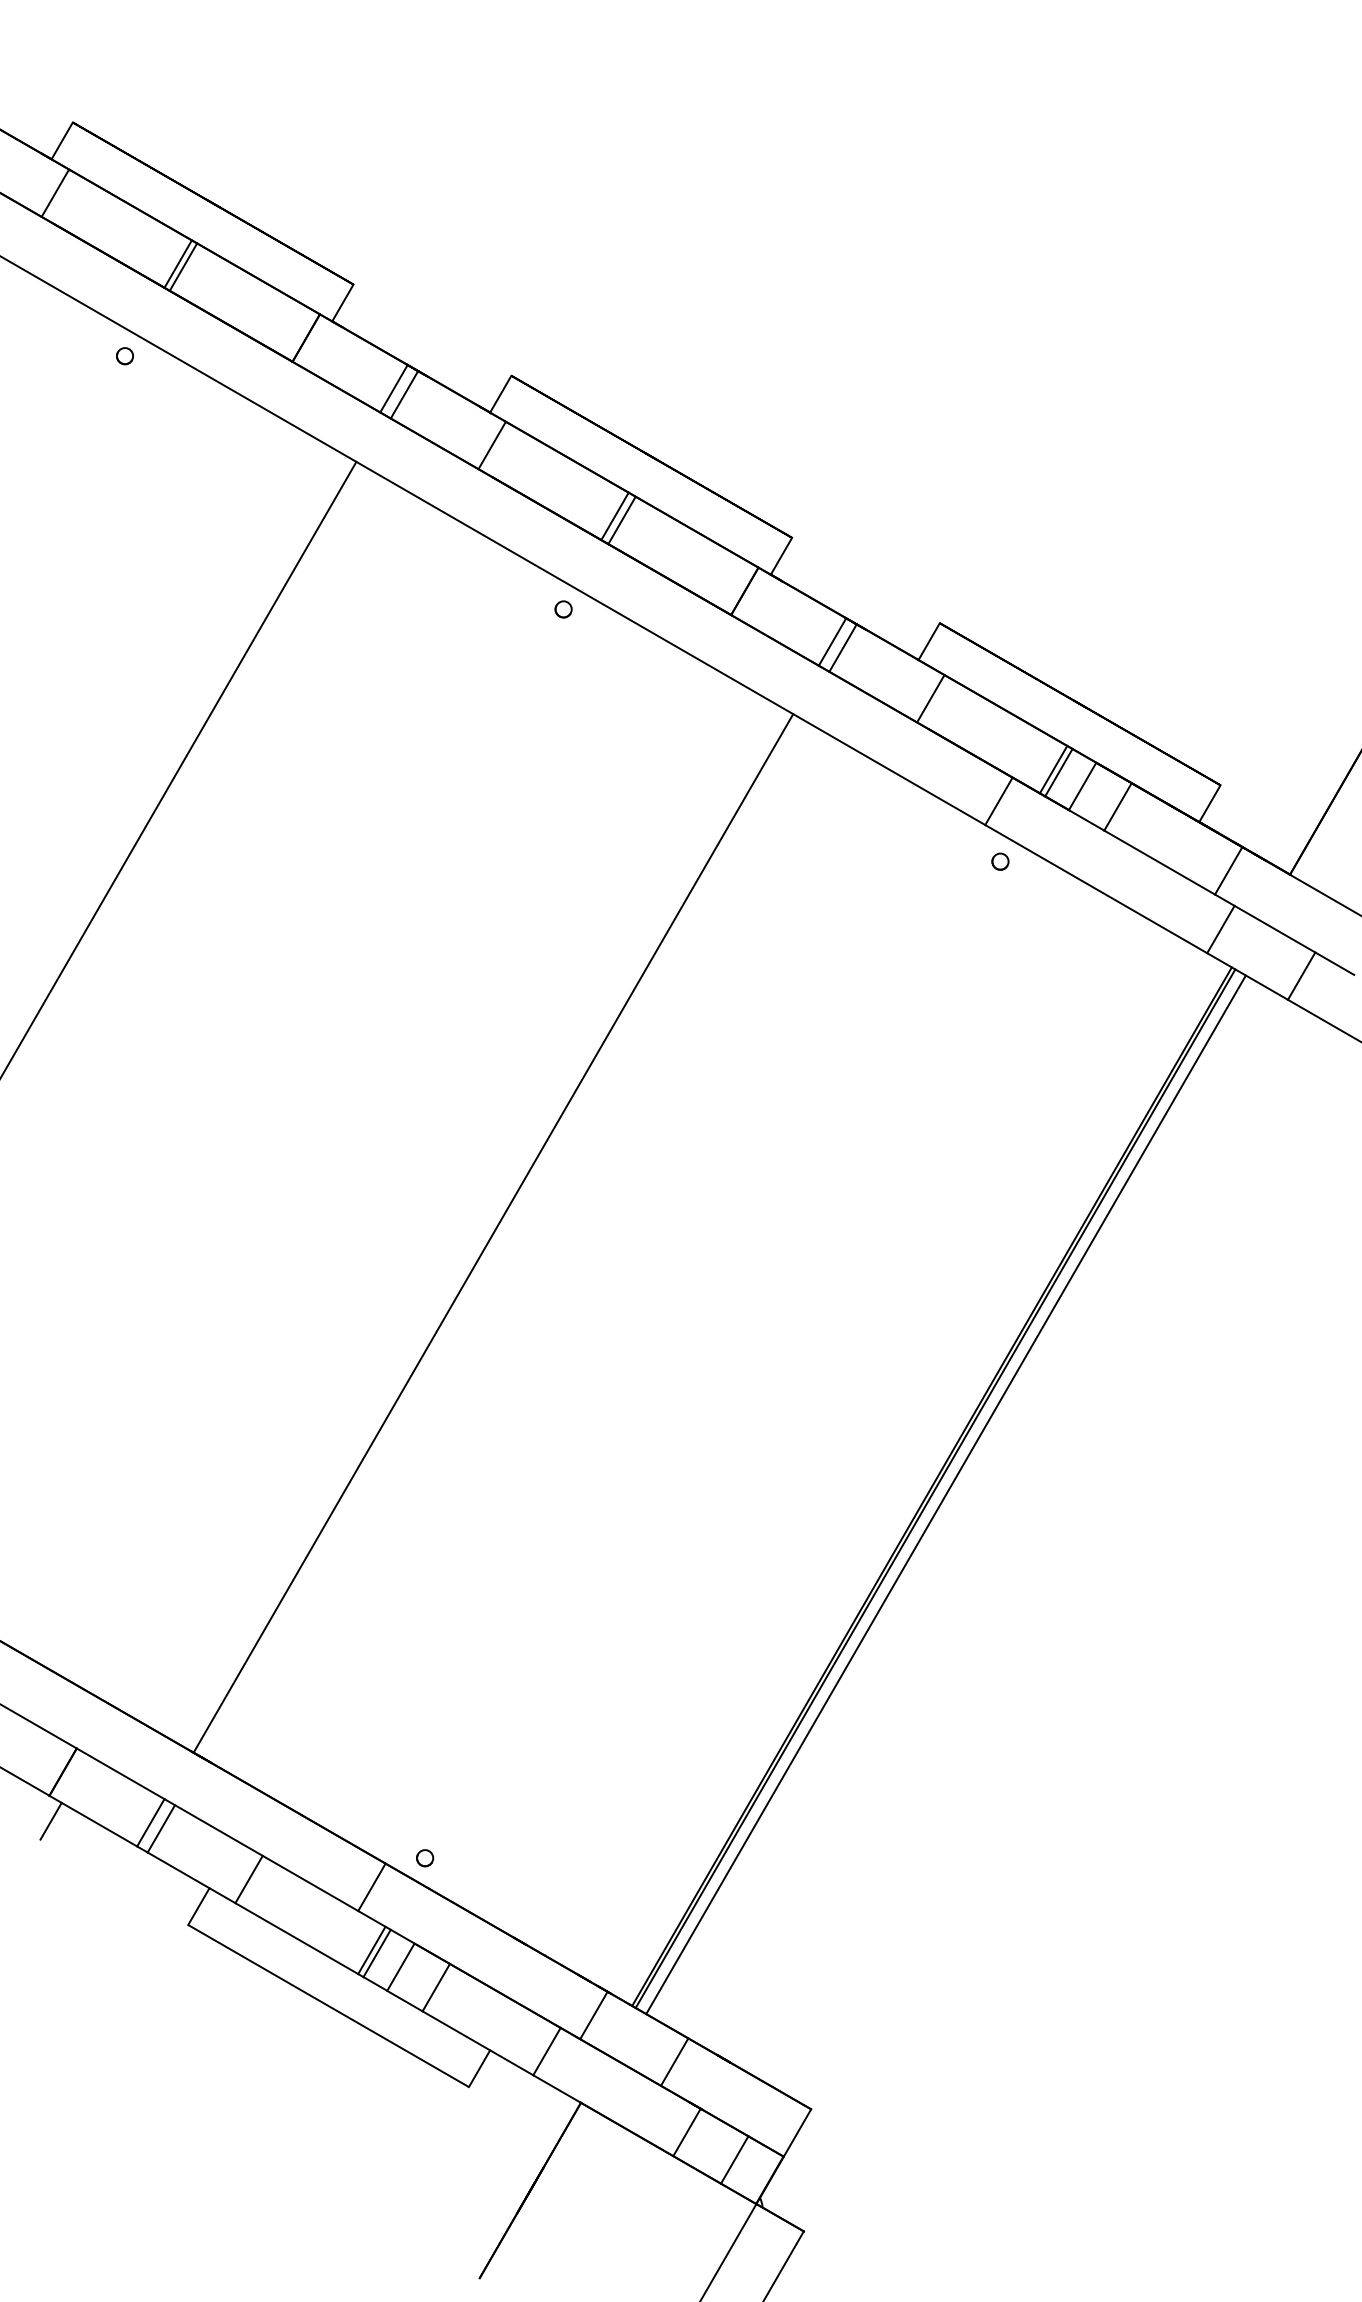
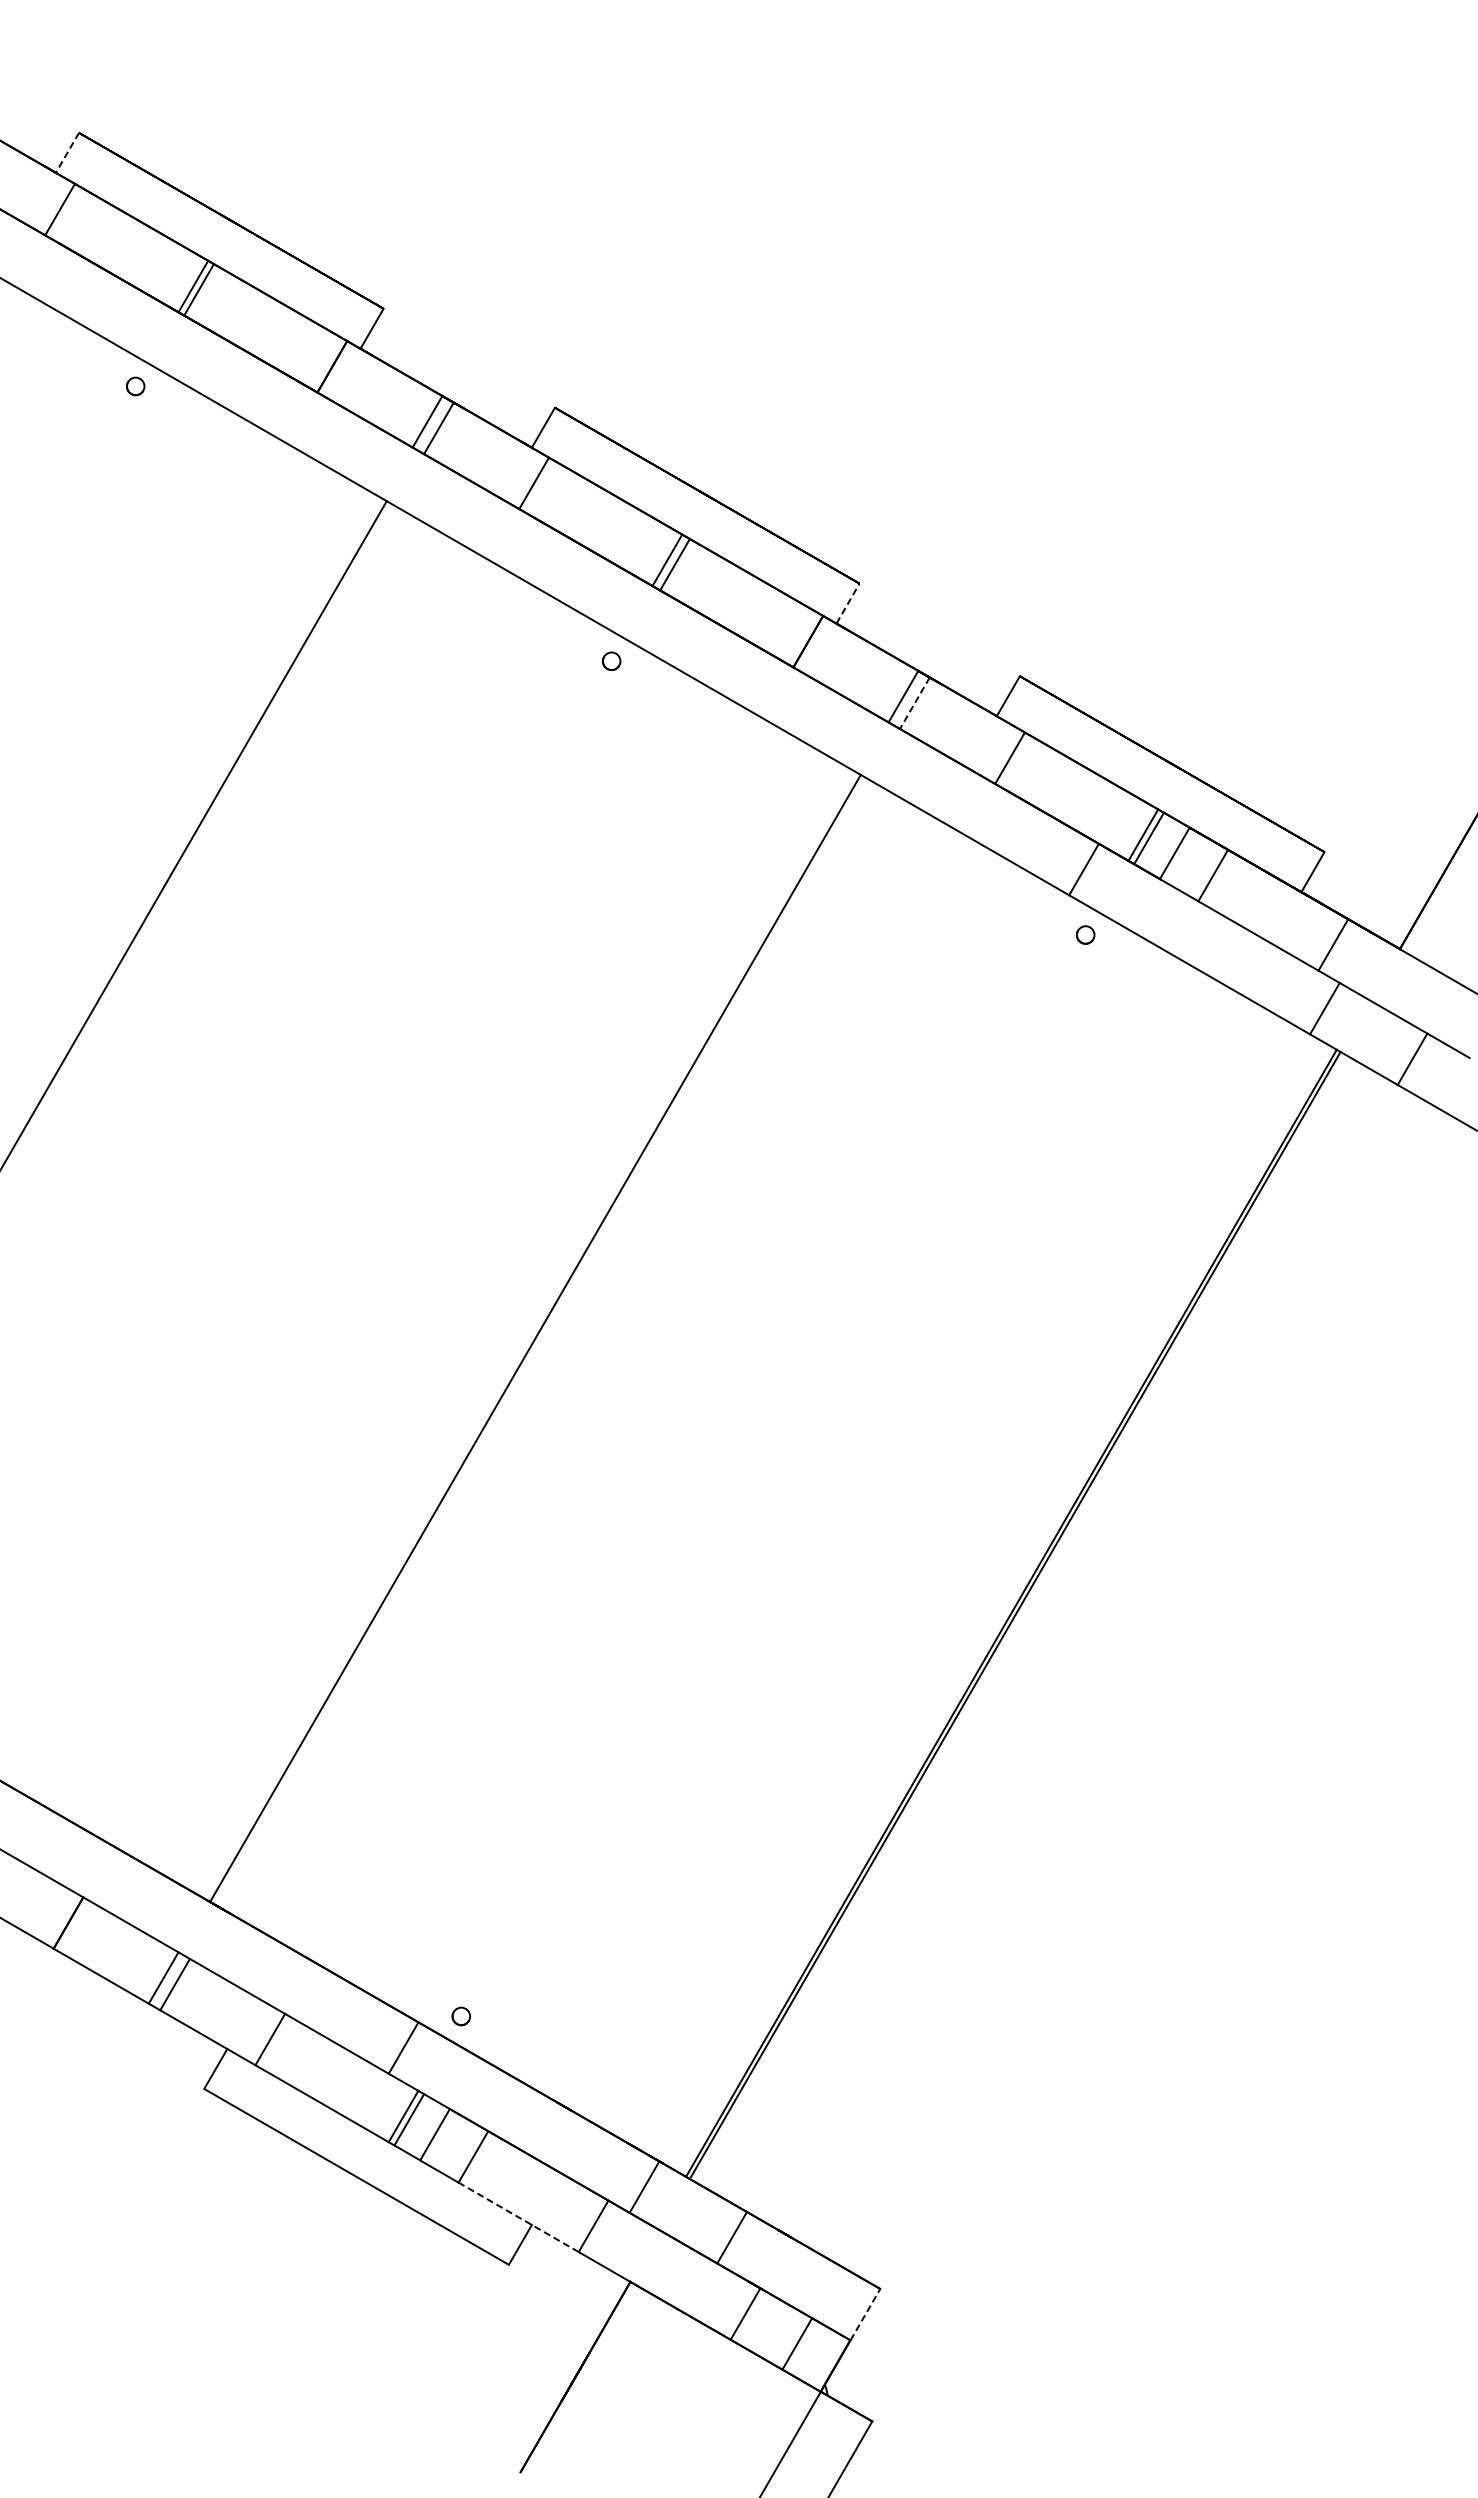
line: (62, 141) -> (67, 153), solid -> dashed
line: (781, 556) -> (848, 603), solid -> dashed
line: (842, 648) -> (914, 703), solid -> dashed
line: (945, 1494) -> (1026, 1621), removed
line: (50, 1821) -> (54, 1976), removed
line: (477, 2043) -> (518, 2217), solid -> dashed
line: (797, 2132) -> (865, 2314), solid -> dashed

